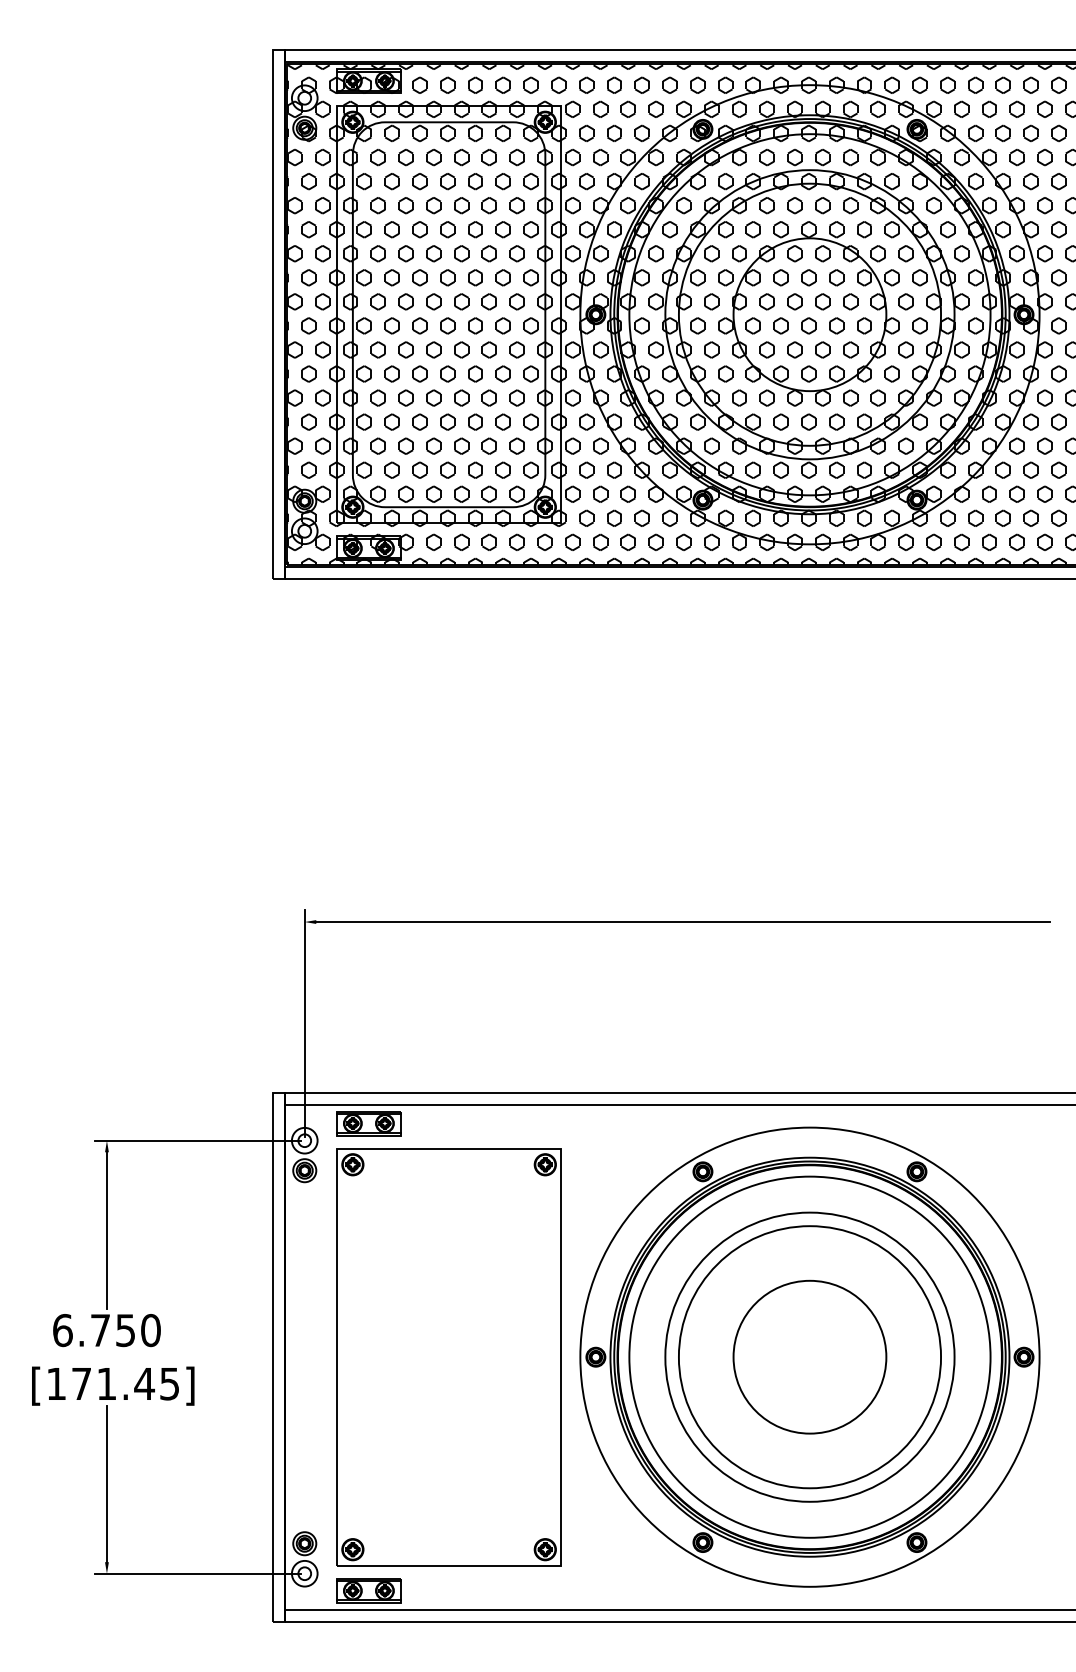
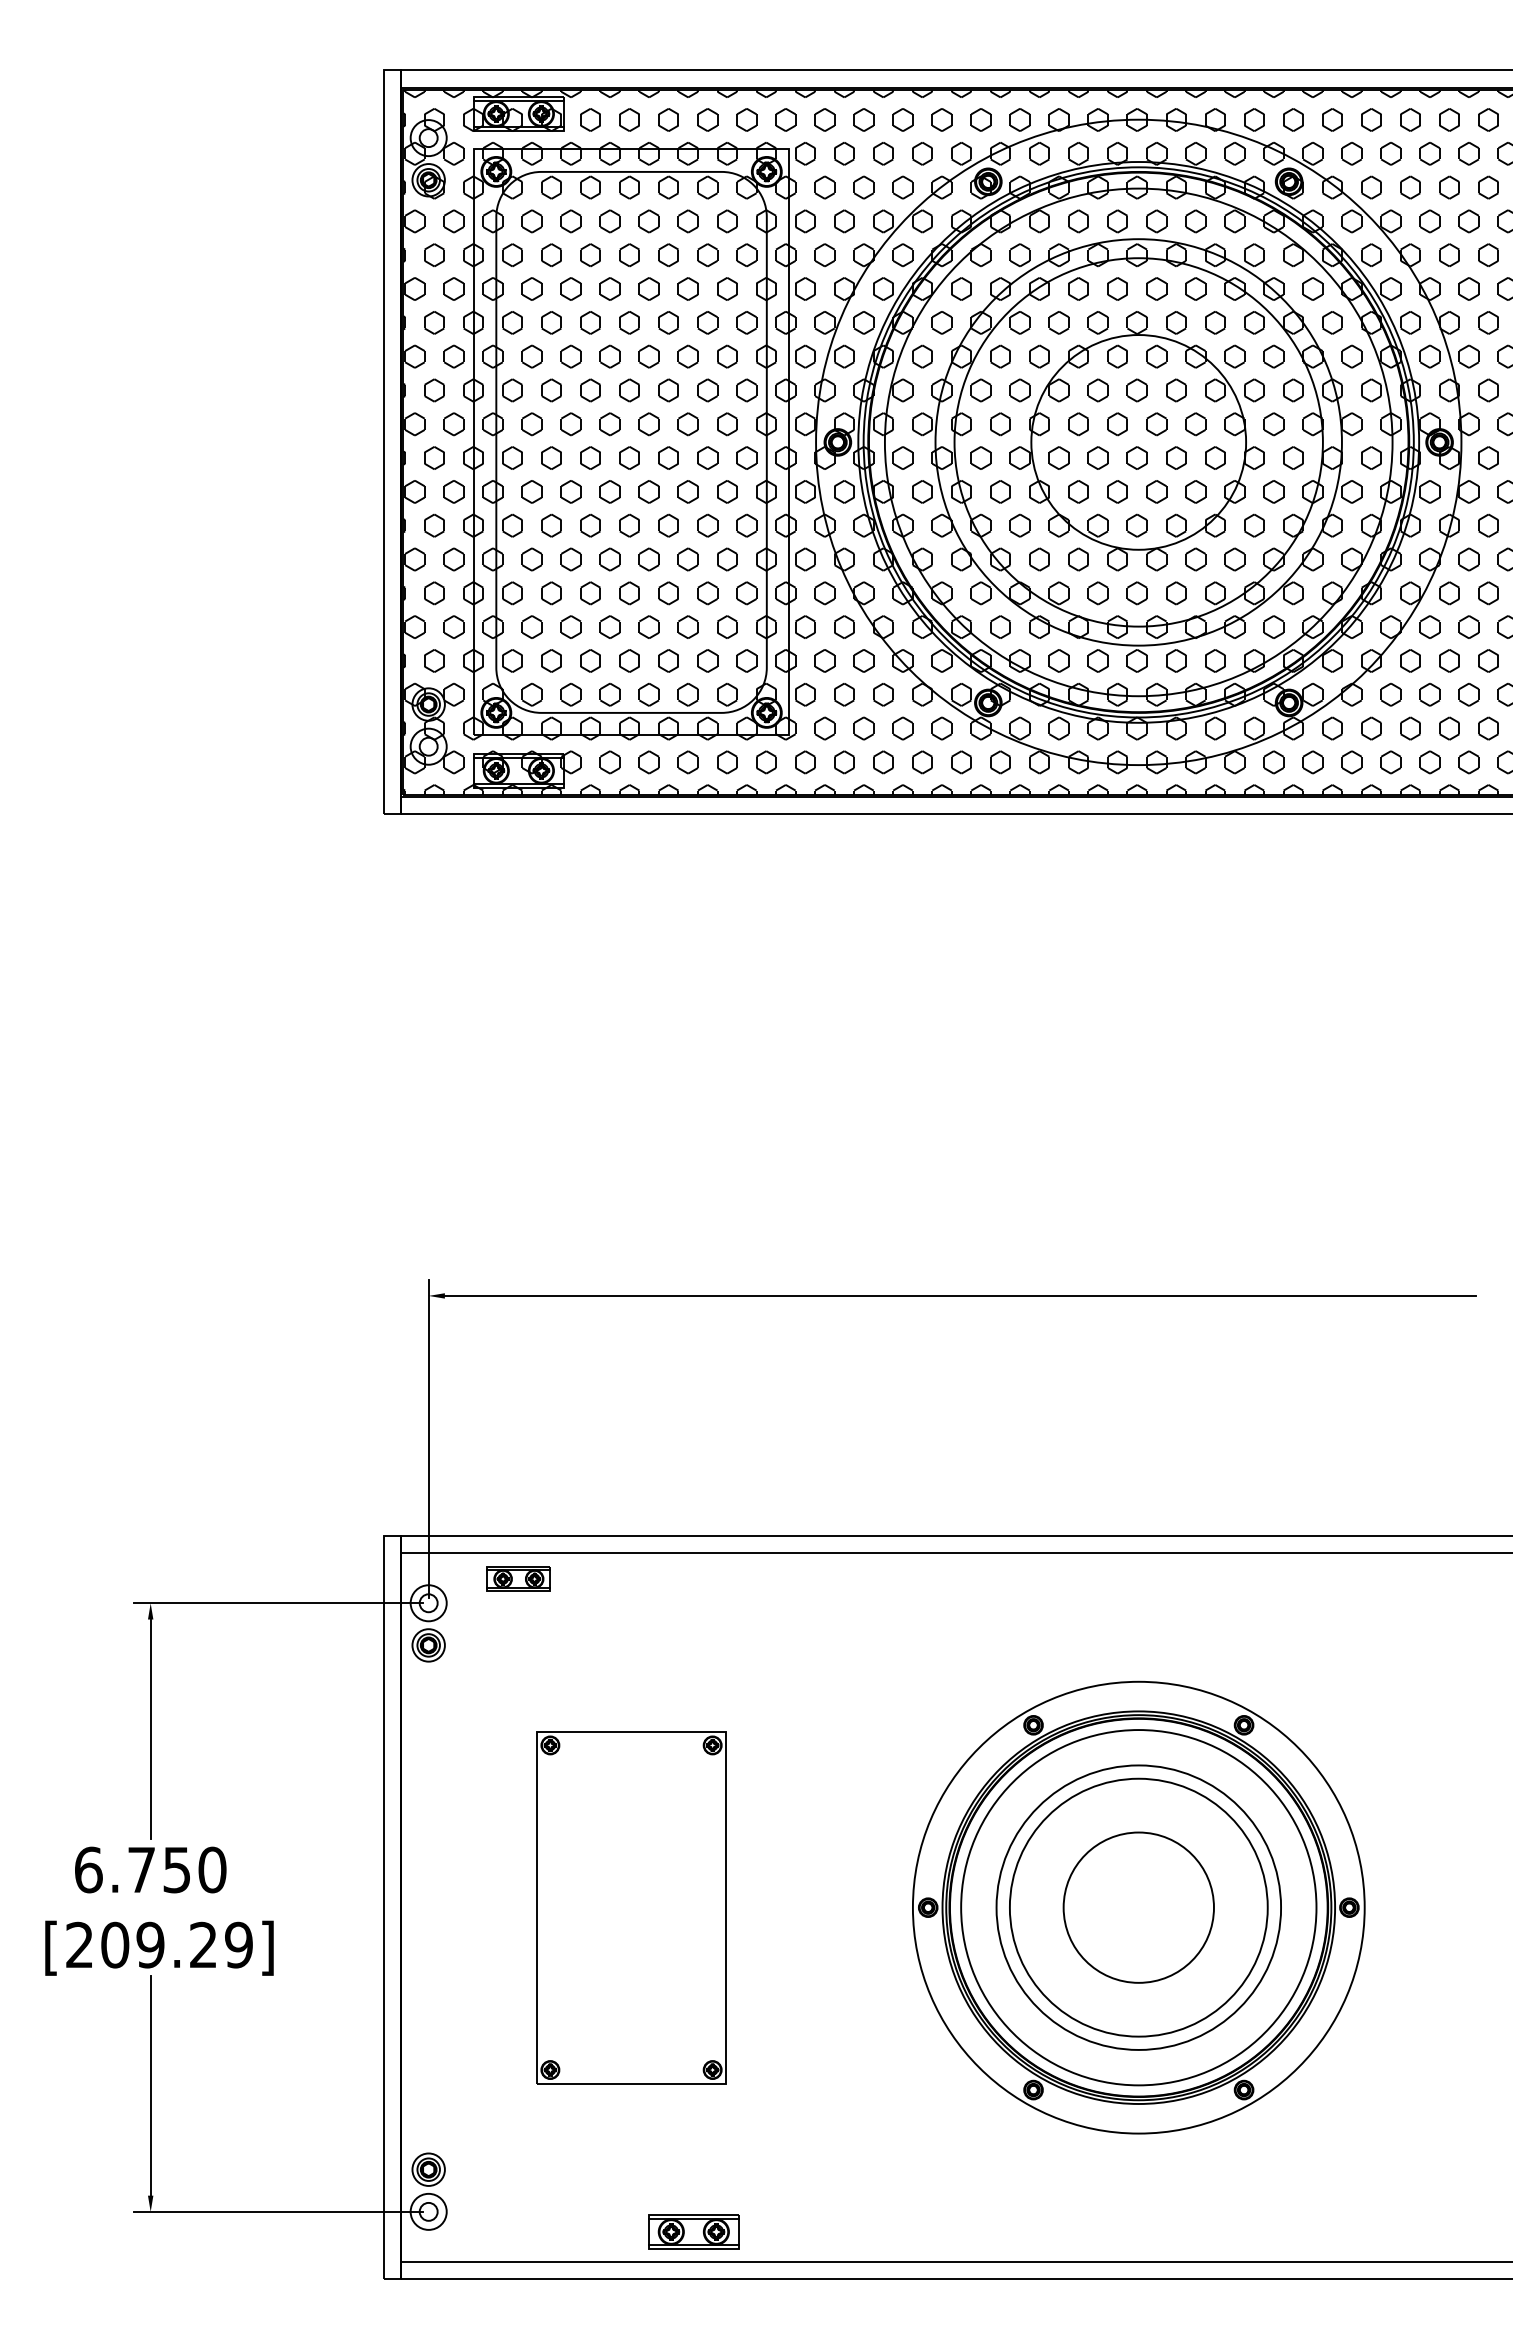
part: (368, 1123) -> (518, 1578), size x0.7
part: (449, 1357) -> (631, 1907), size x0.6
part: (809, 1357) -> (1138, 1907), size x0.7
text: (113, 1383) -> (159, 1944), [171.45] -> [209.29]
part: (368, 1590) -> (693, 2231), moved

